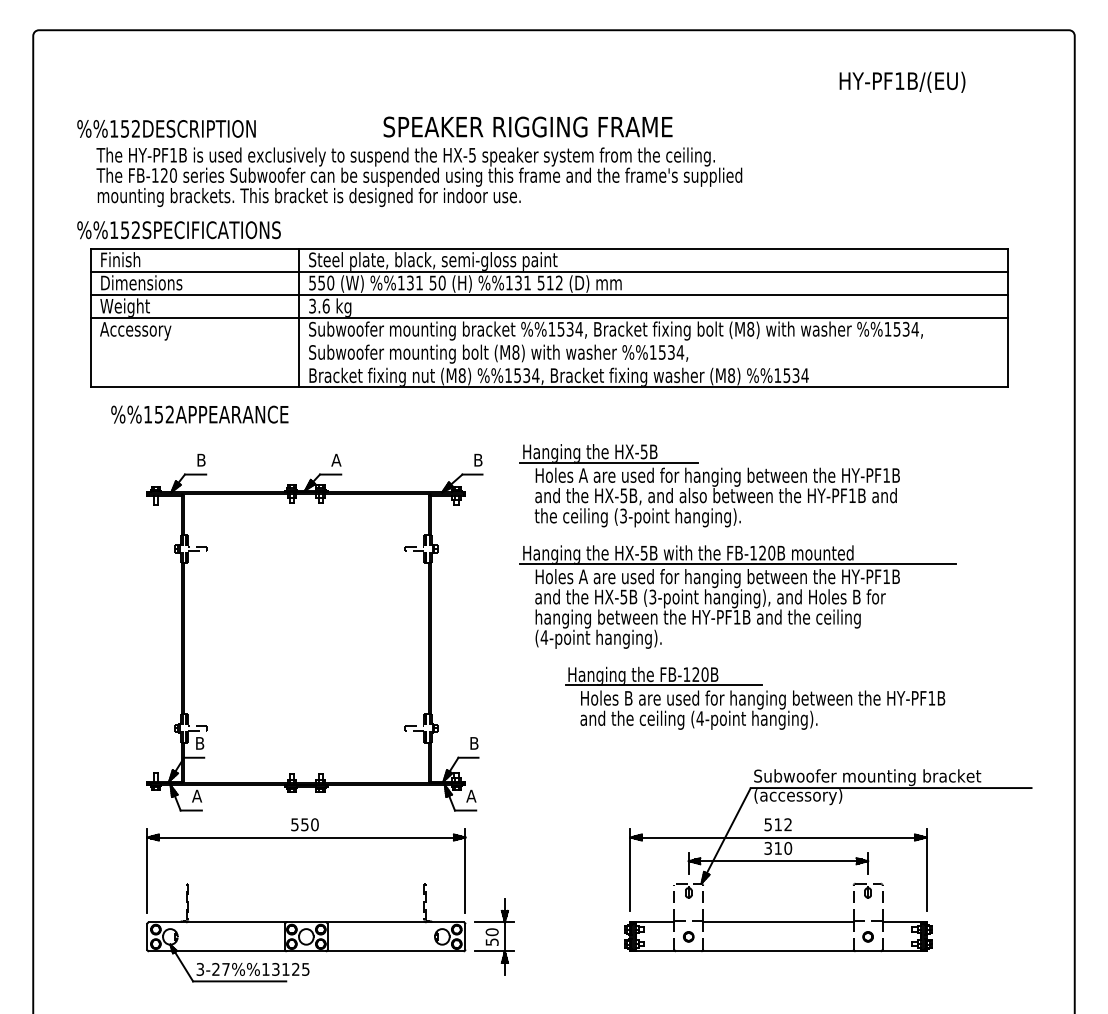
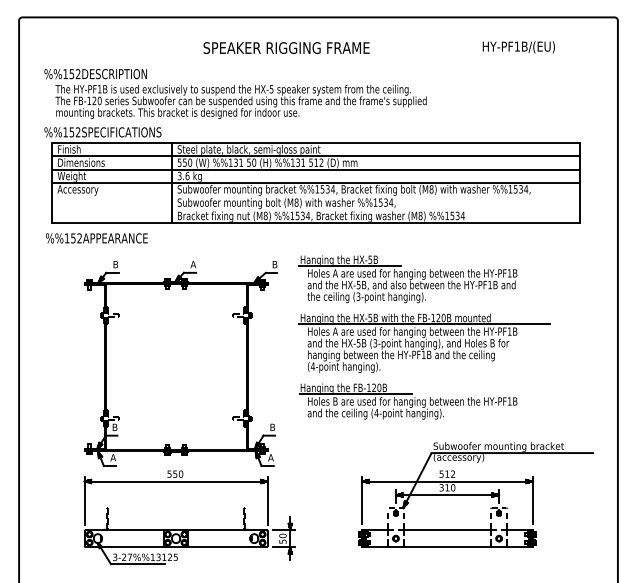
text: (527, 126) -> (286, 47), moved
text: (199, 414) -> (96, 238), moved
part: (755, 698) -> (408, 401), moved

